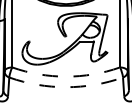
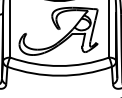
arc: (66, 77) -> (59, 66), dashed -> solid
arc: (66, 86) -> (59, 75), dashed -> solid

